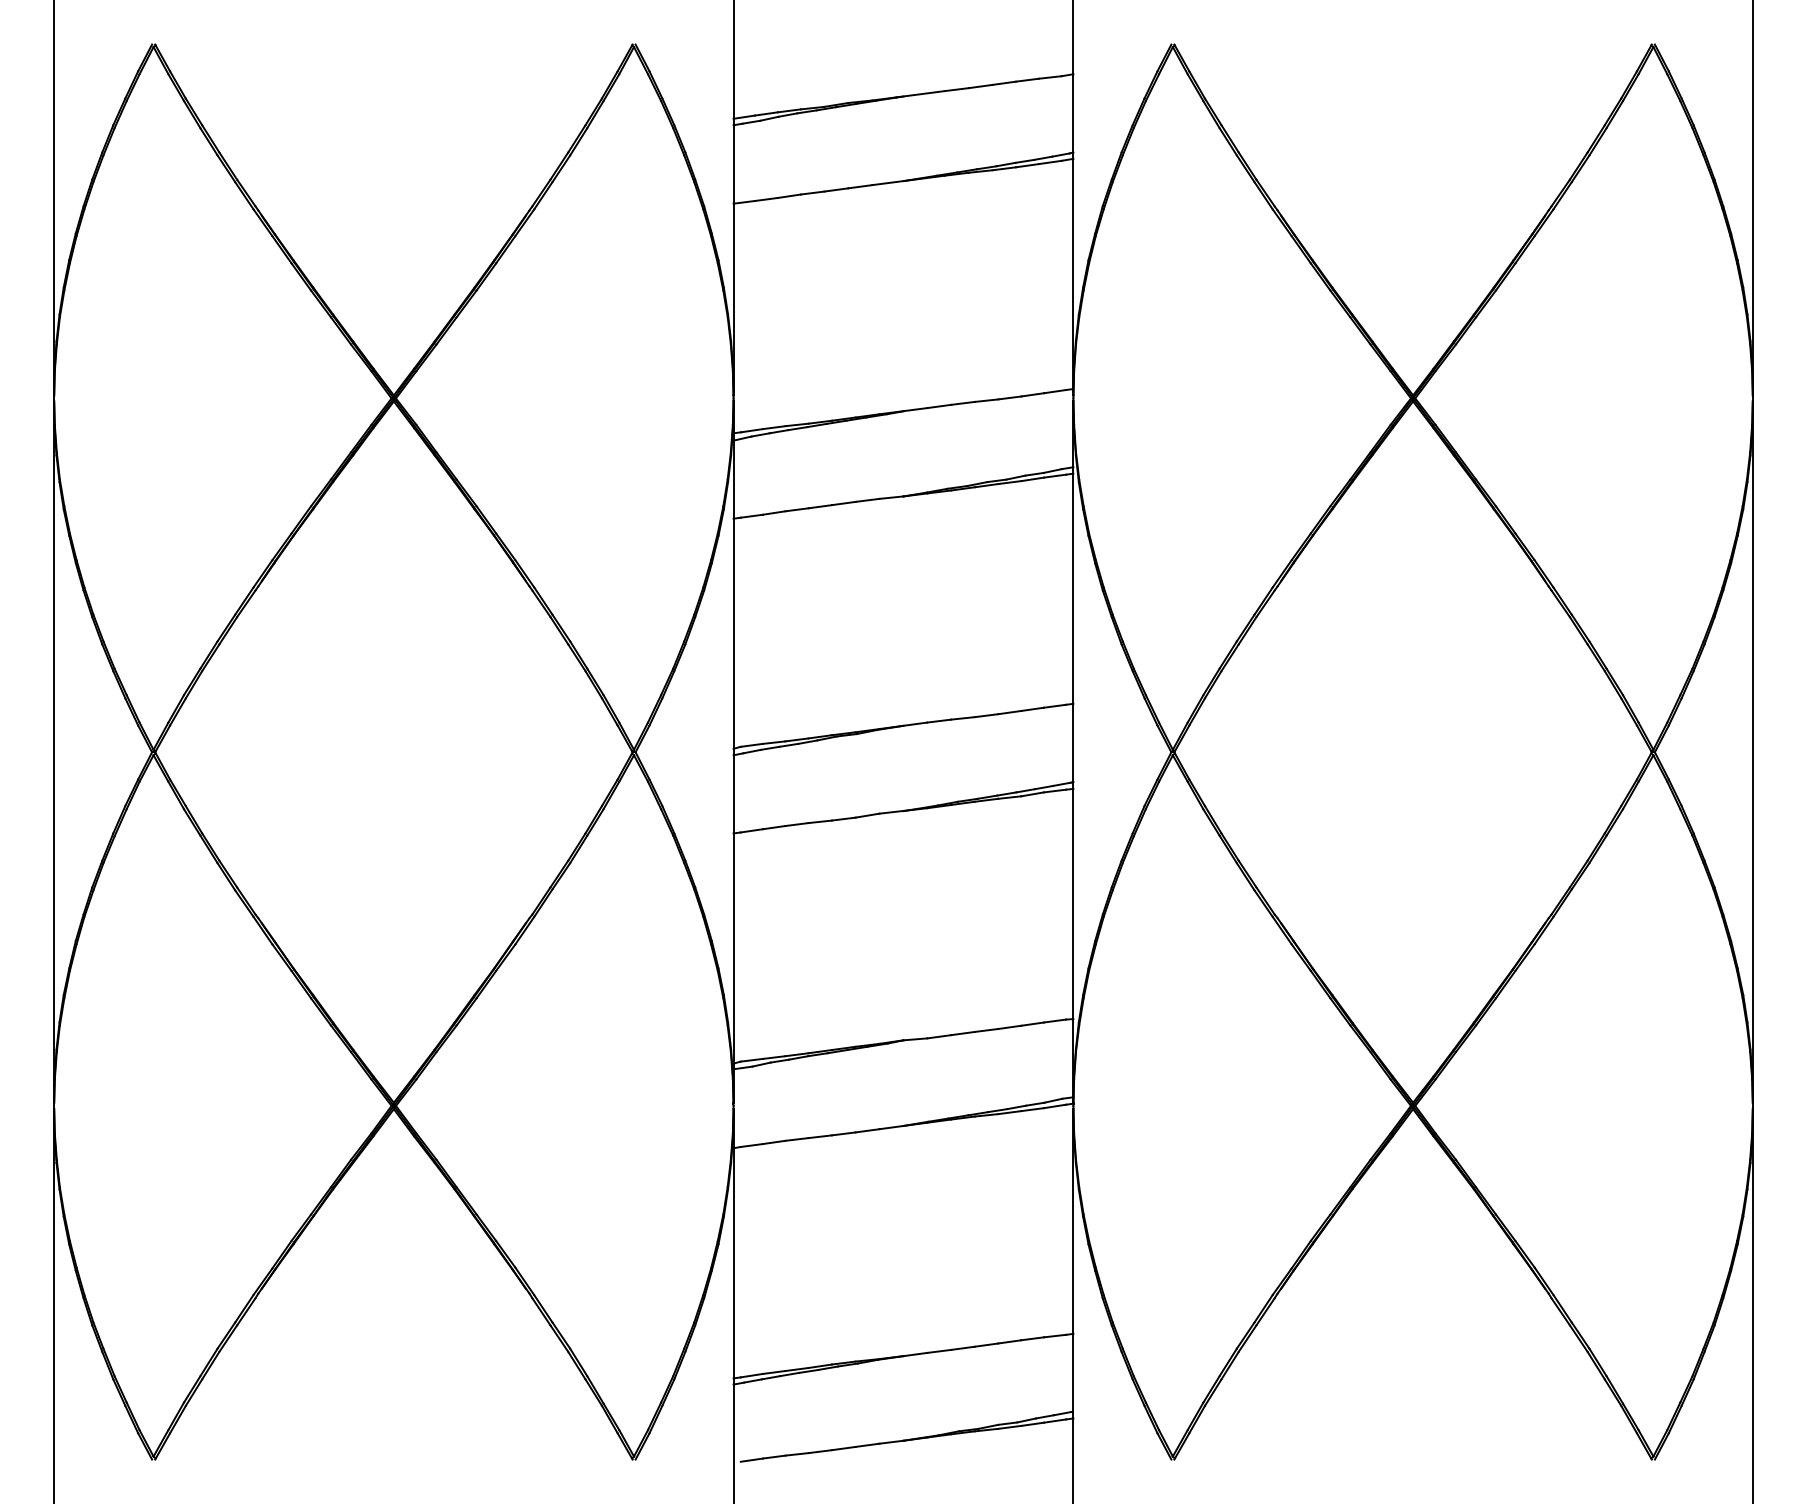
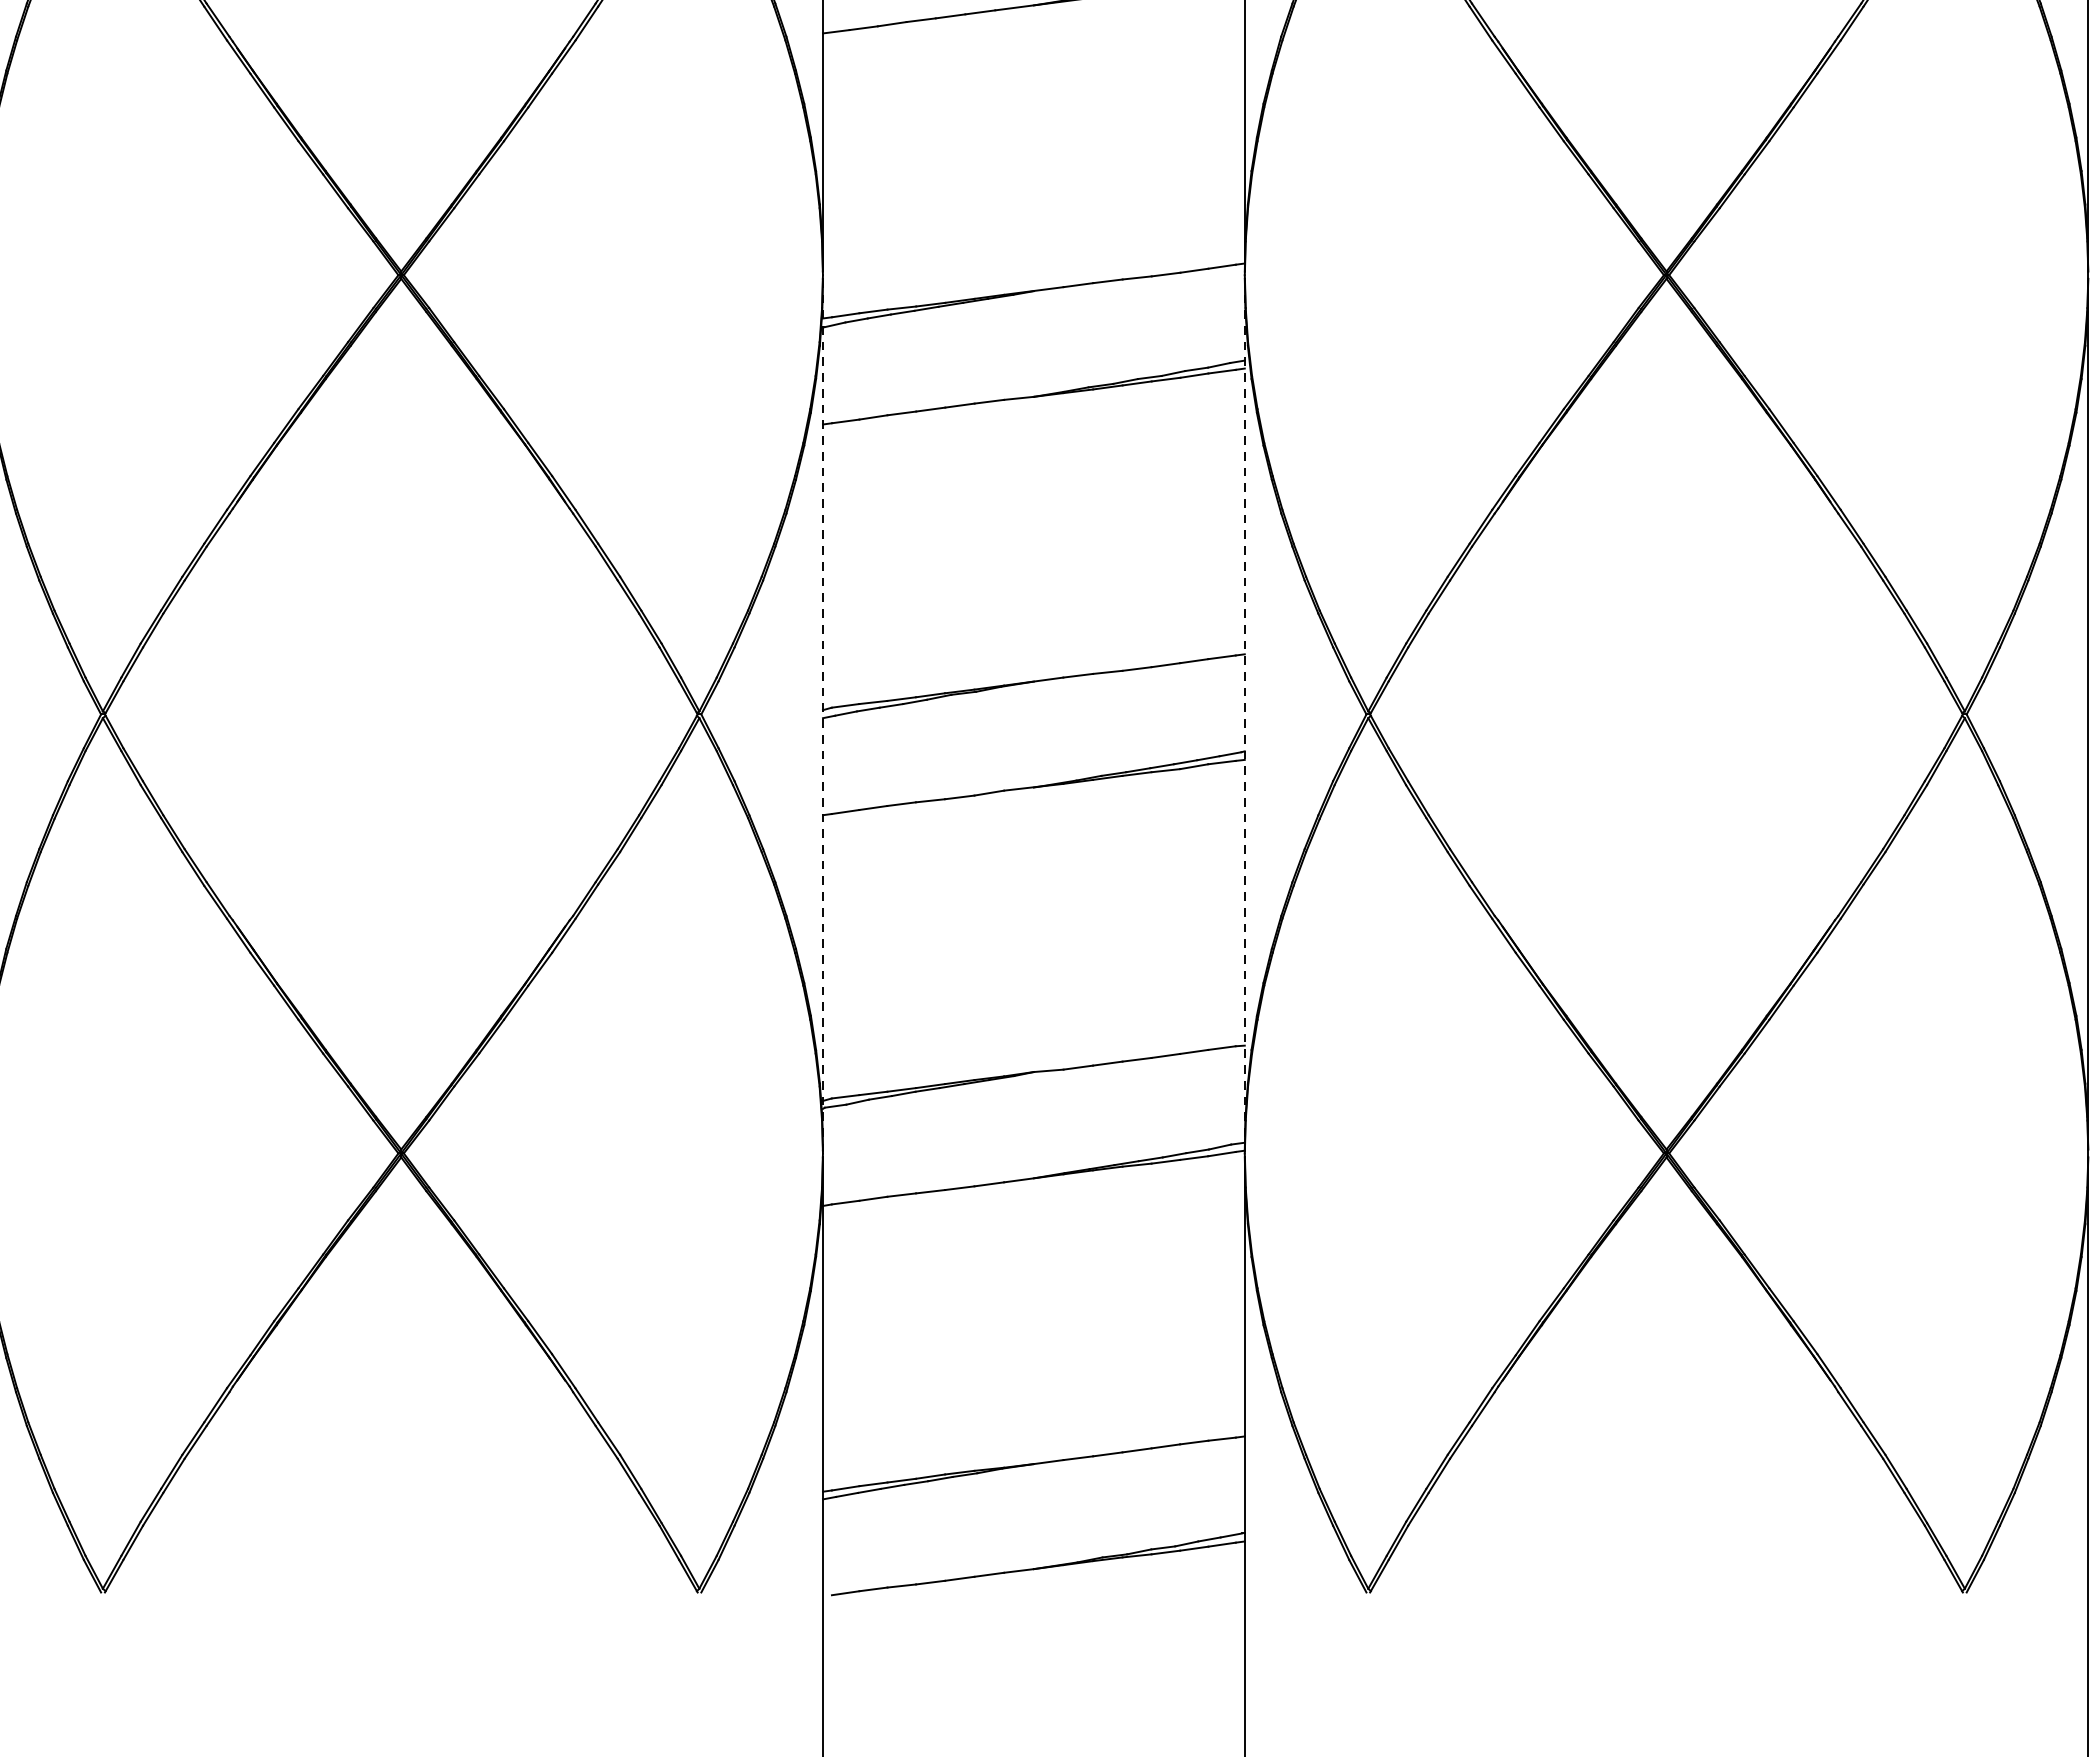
line: (733, 752) -> (822, 714), solid -> dashed
line: (1073, 752) -> (1244, 714), solid -> dashed

